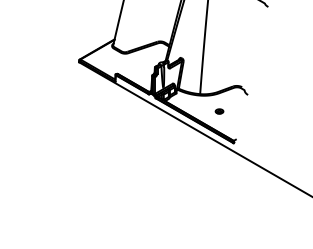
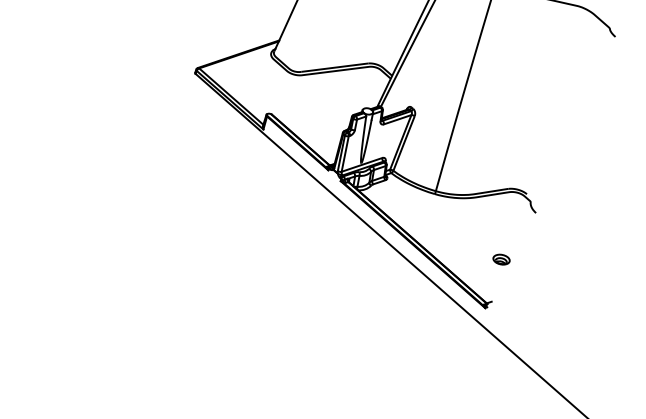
part: (219, 111) -> (501, 259), moved

